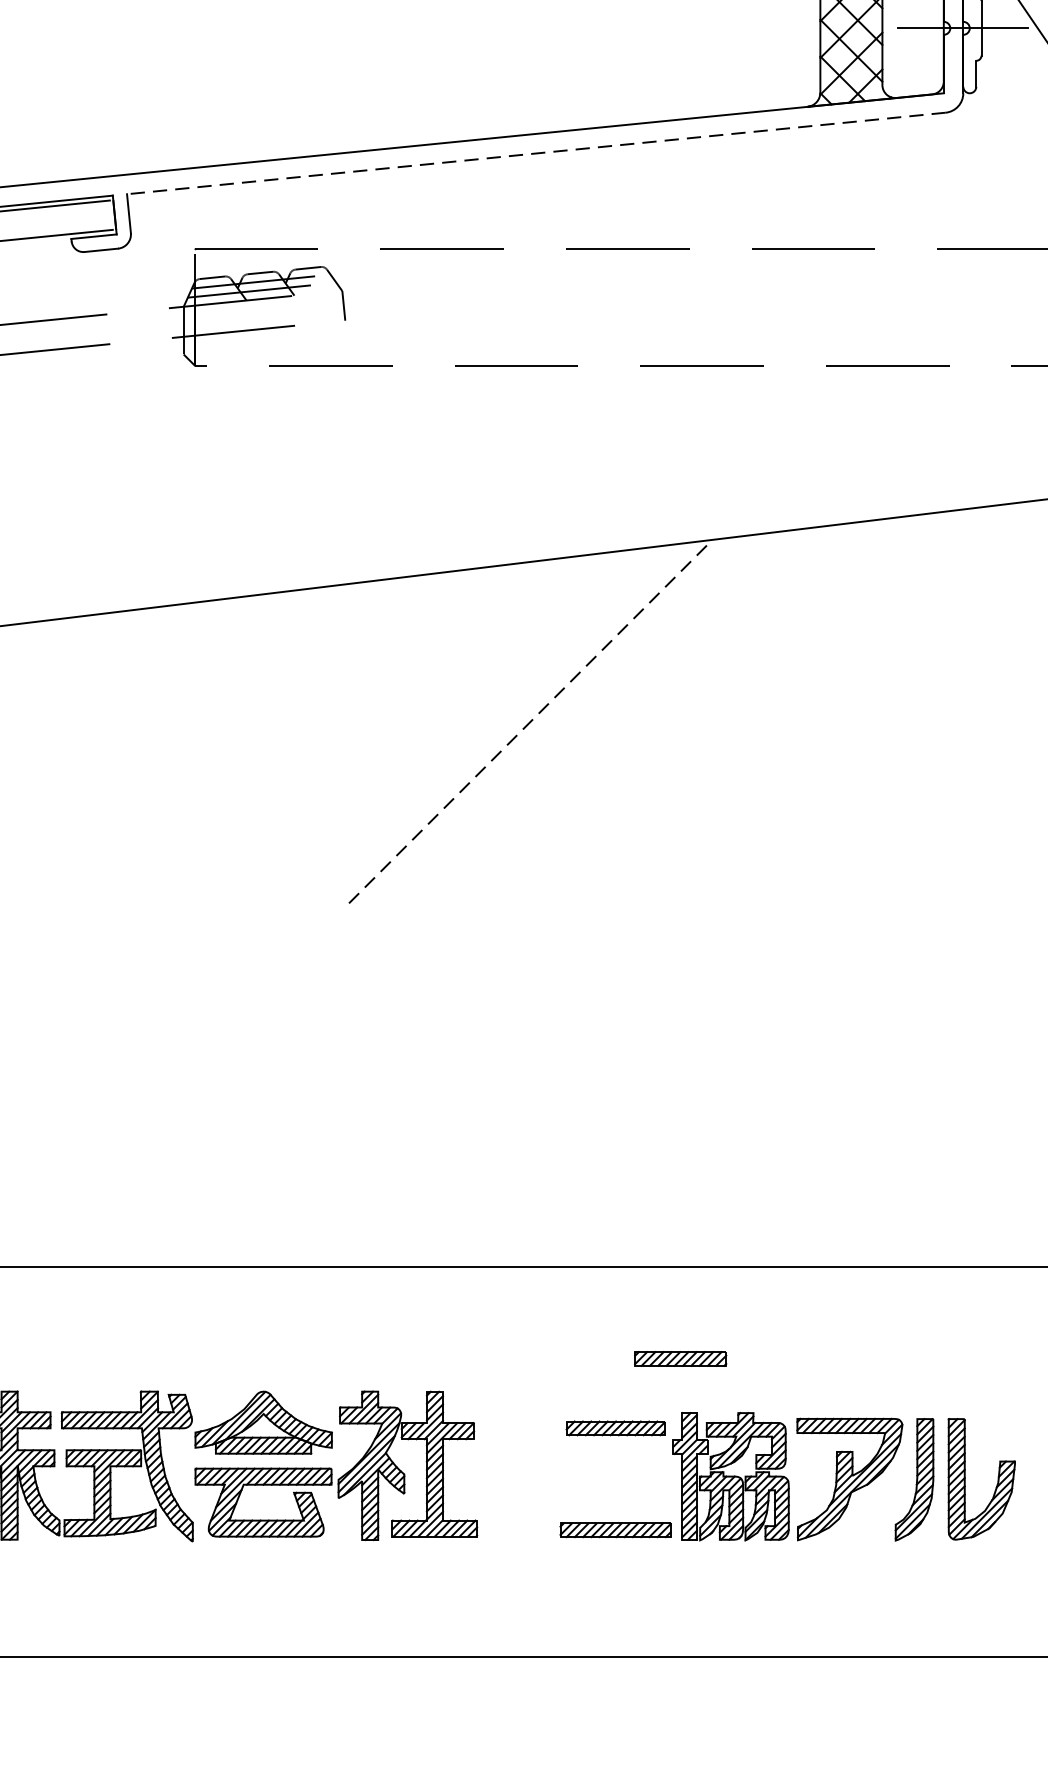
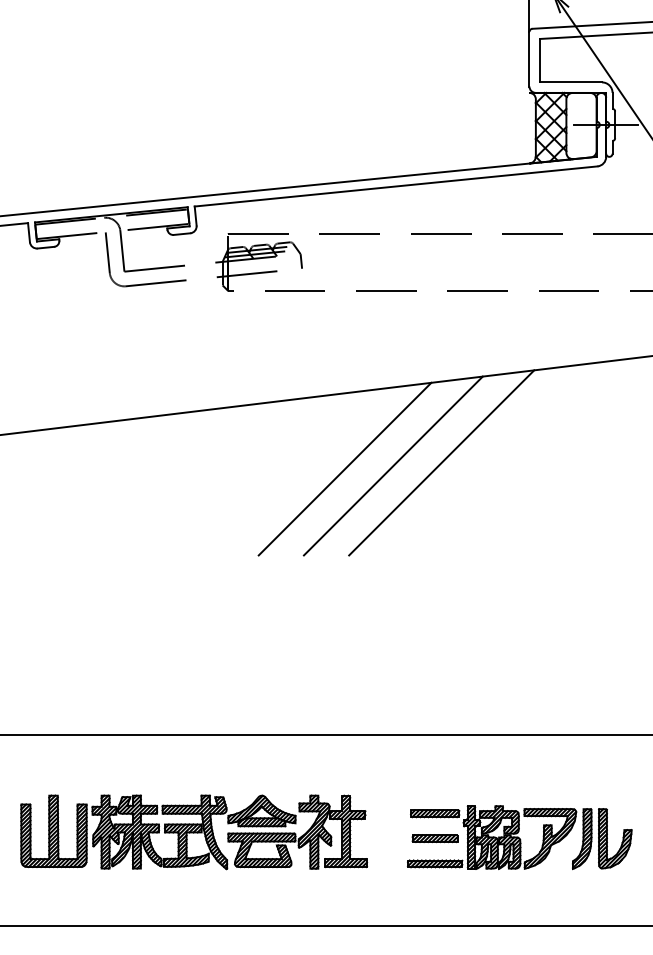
line: (535, 153) -> (395, 186), dashed -> solid
line: (628, 714) -> (441, 462), added
line: (531, 720) -> (393, 465), dashed -> solid
line: (431, 726) -> (344, 468), added
part: (679, 1358) -> (434, 838), moved

